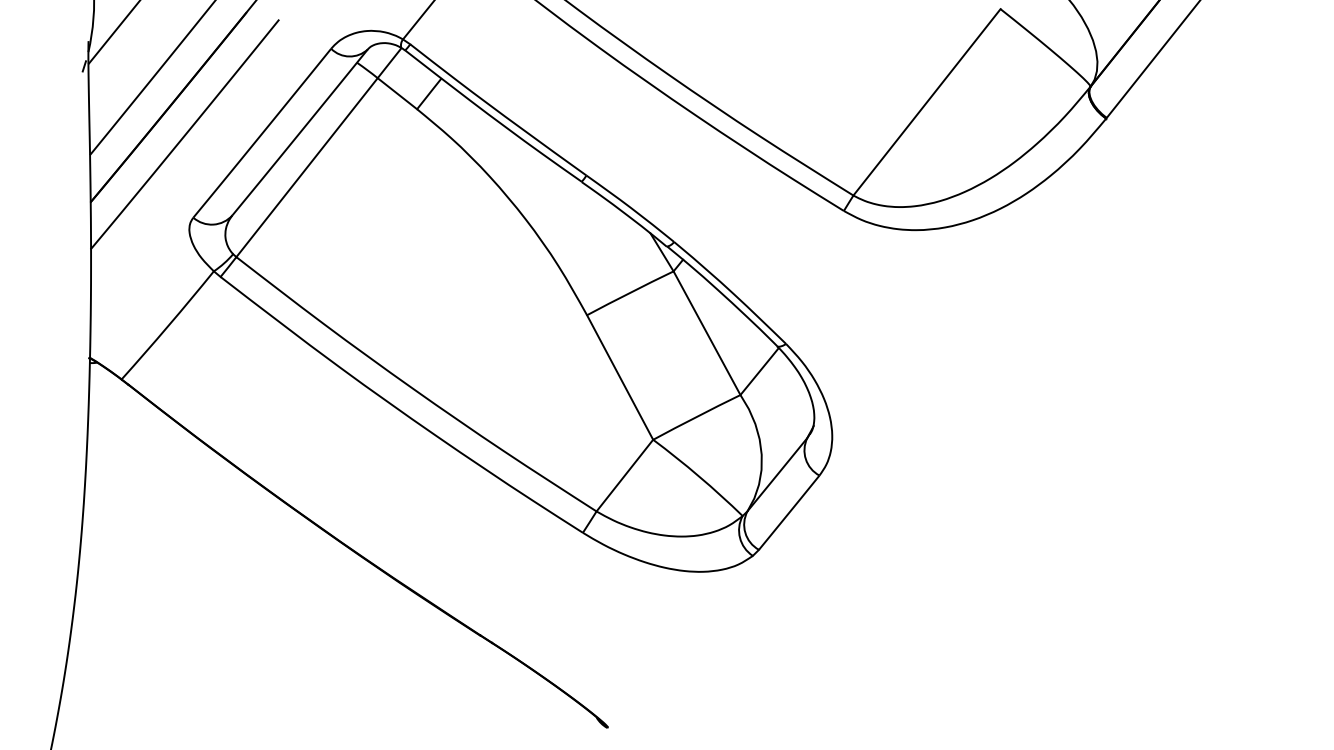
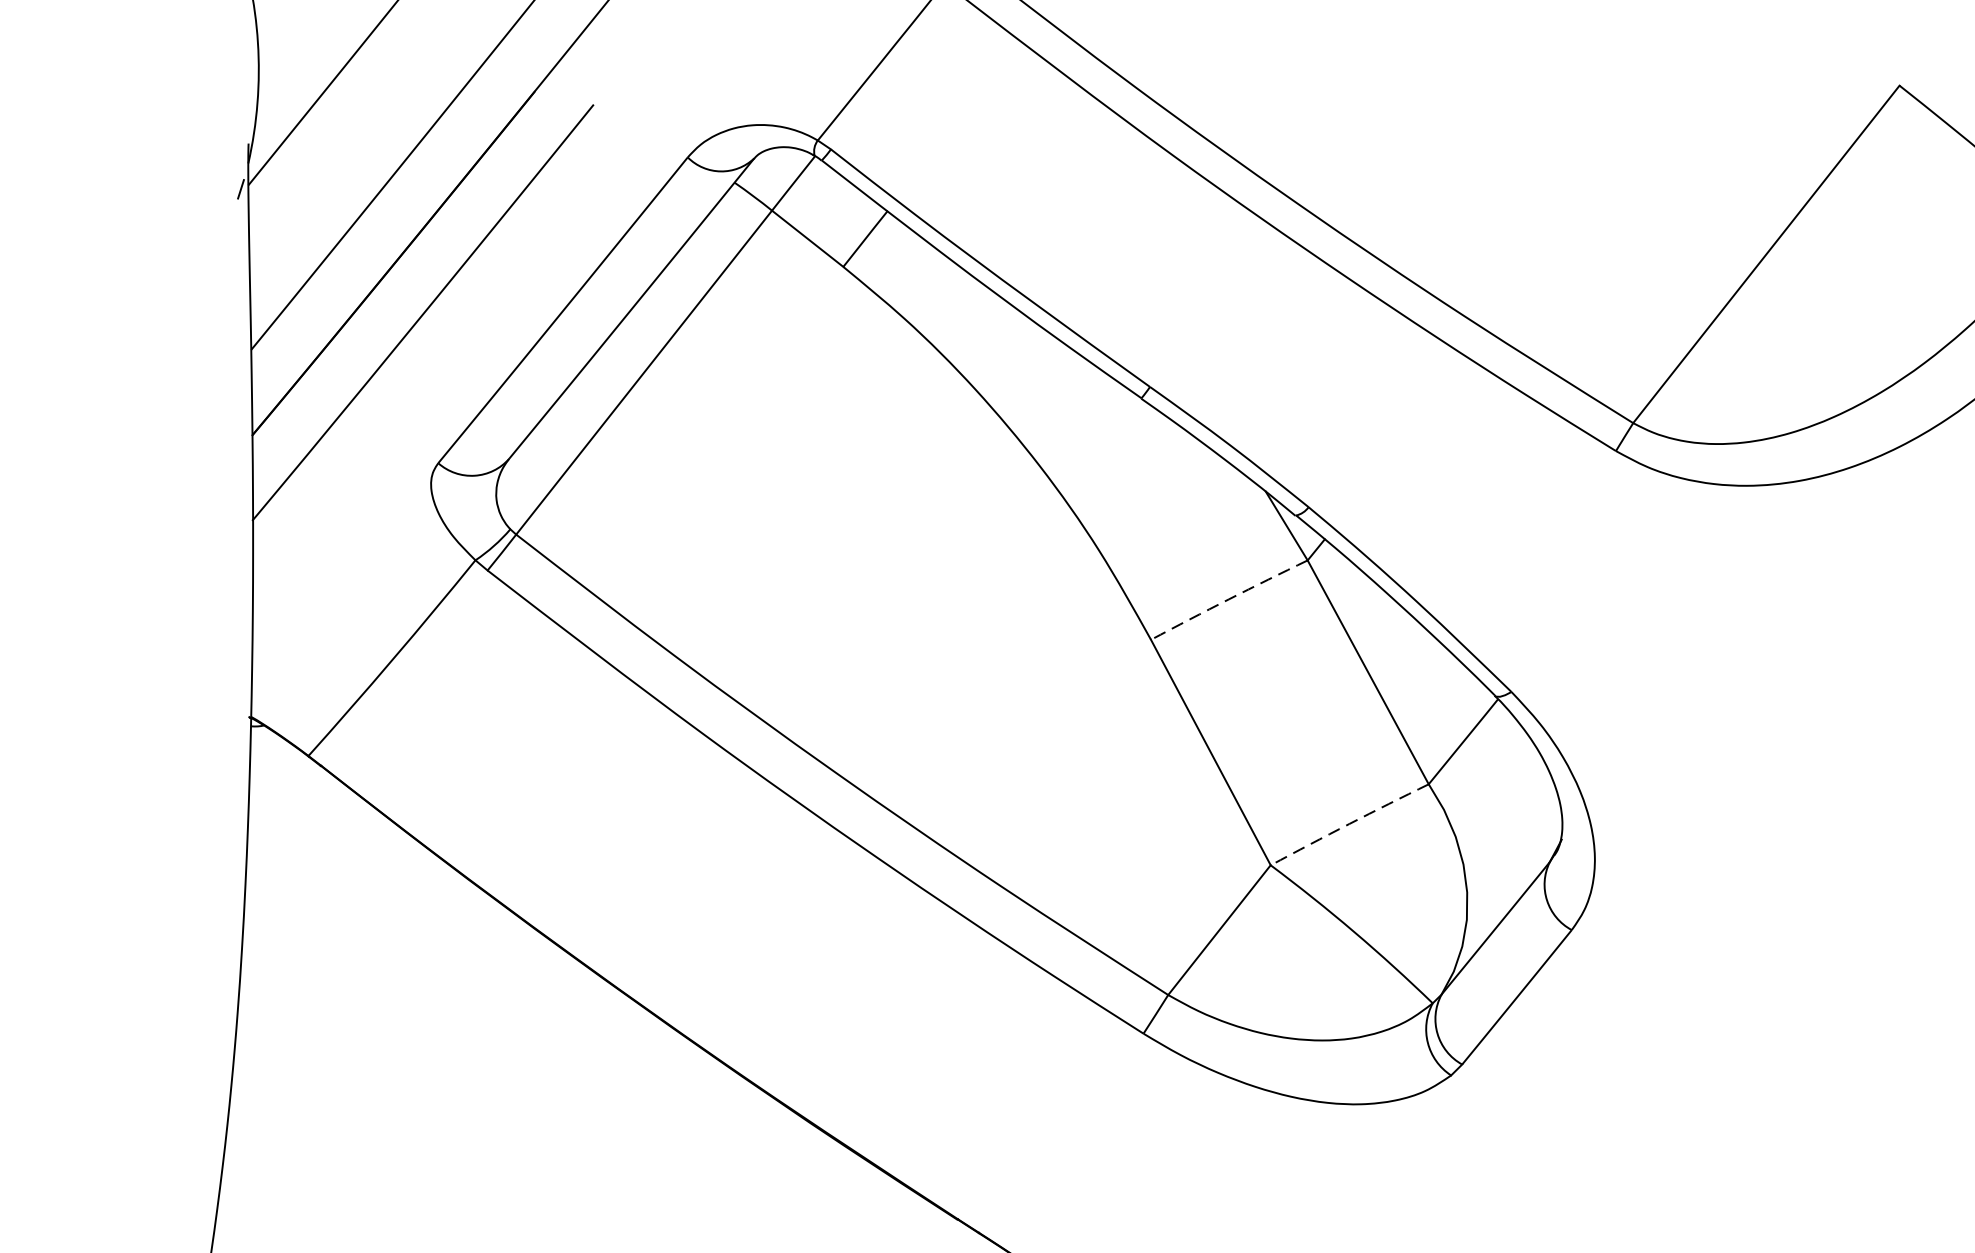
arc: (630, 292) -> (1229, 598), solid -> dashed
arc: (696, 416) -> (1349, 823), solid -> dashed

